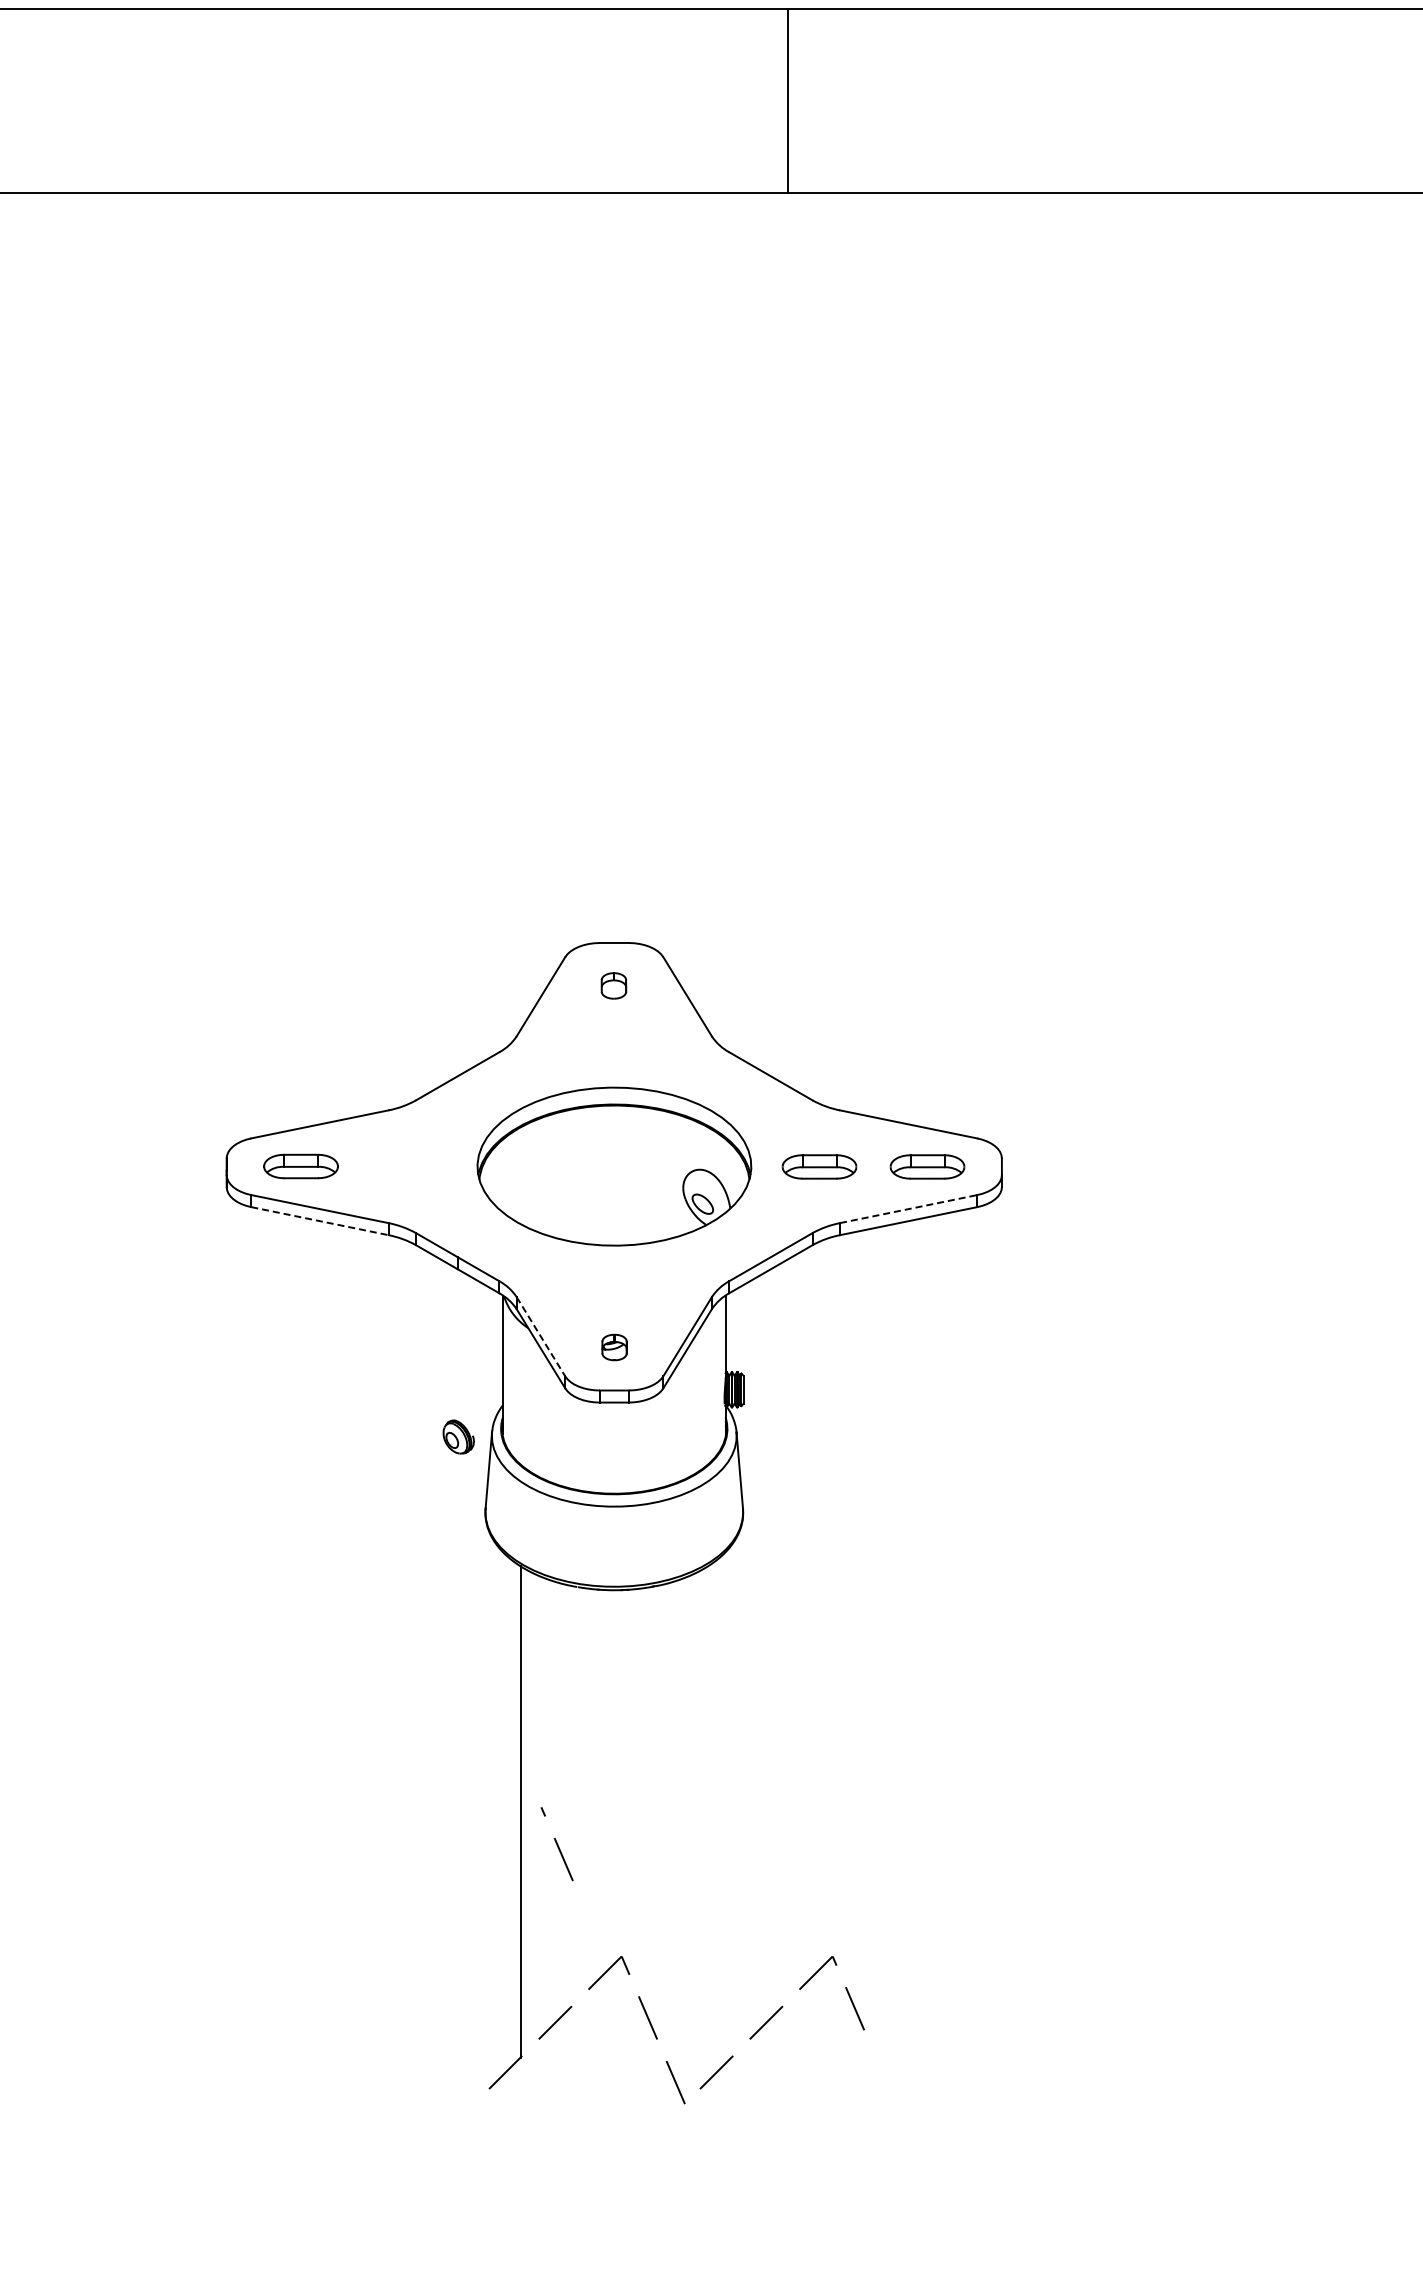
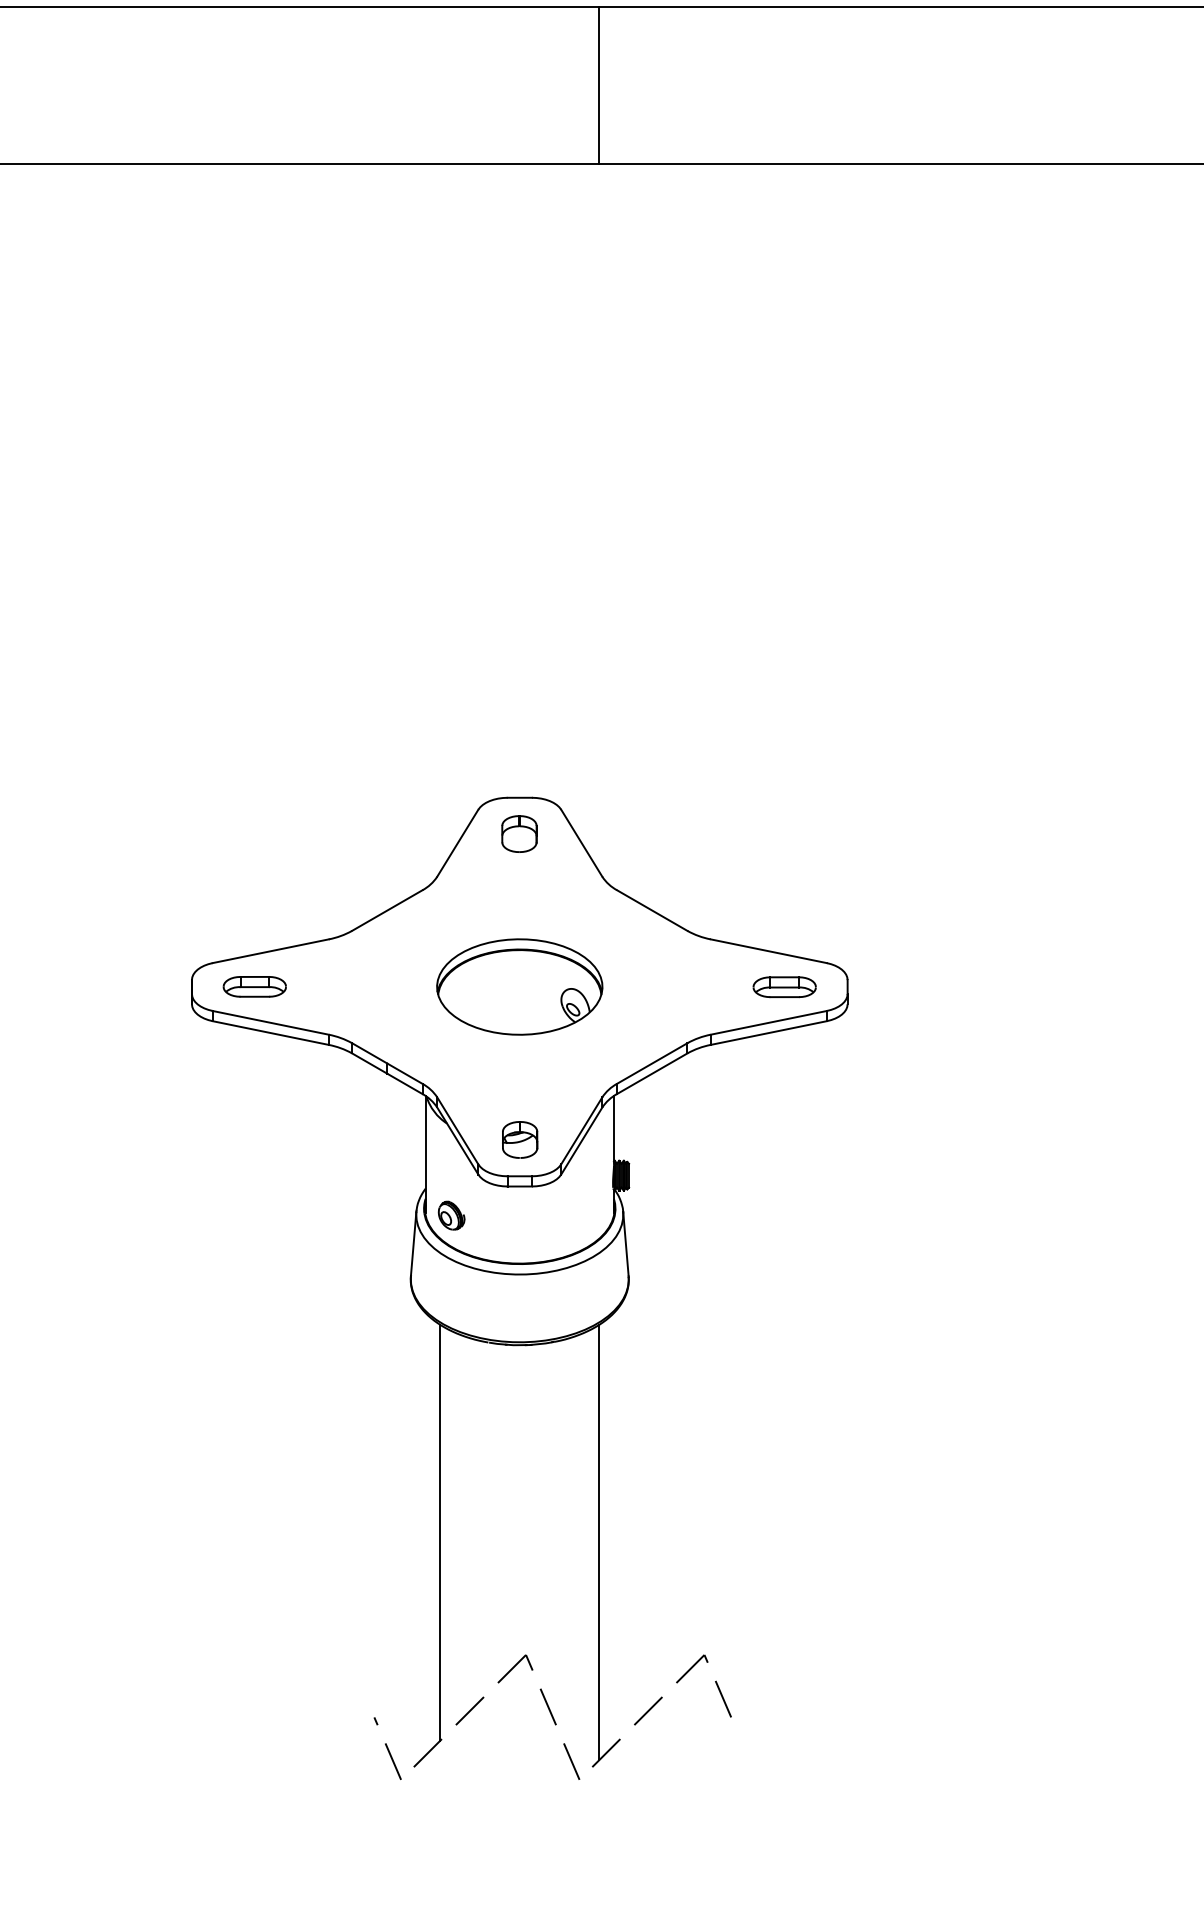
line: (787, 100) -> (598, 85), moved
part: (613, 985) -> (519, 833), size x1.67
part: (613, 1166) -> (519, 986), size x0.71
part: (819, 1166) -> (693, 986), removed
line: (909, 1208) -> (769, 1022), dashed -> solid
line: (320, 1221) -> (271, 1033), dashed -> solid
line: (541, 1337) -> (458, 1131), dashed -> solid
part: (614, 1347) -> (519, 1139), size x1.67
part: (458, 1436) -> (451, 1215), moved
line: (708, 1823) -> (599, 1542), added
line: (556, 1844) -> (387, 1748), moved

